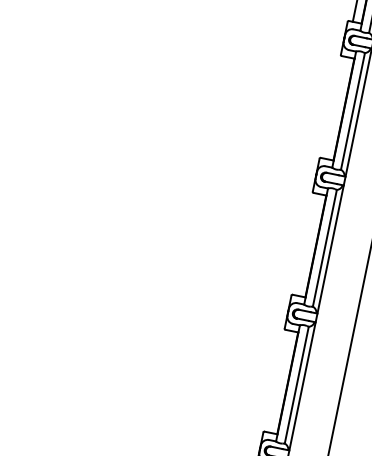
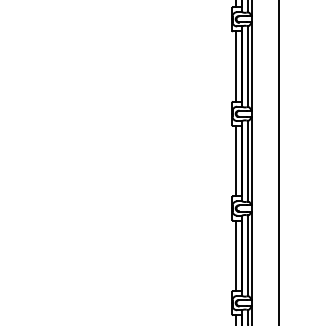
line: (334, 107) -> (235, 66), added
line: (306, 245) -> (235, 161), added
line: (278, 381) -> (235, 255), added

